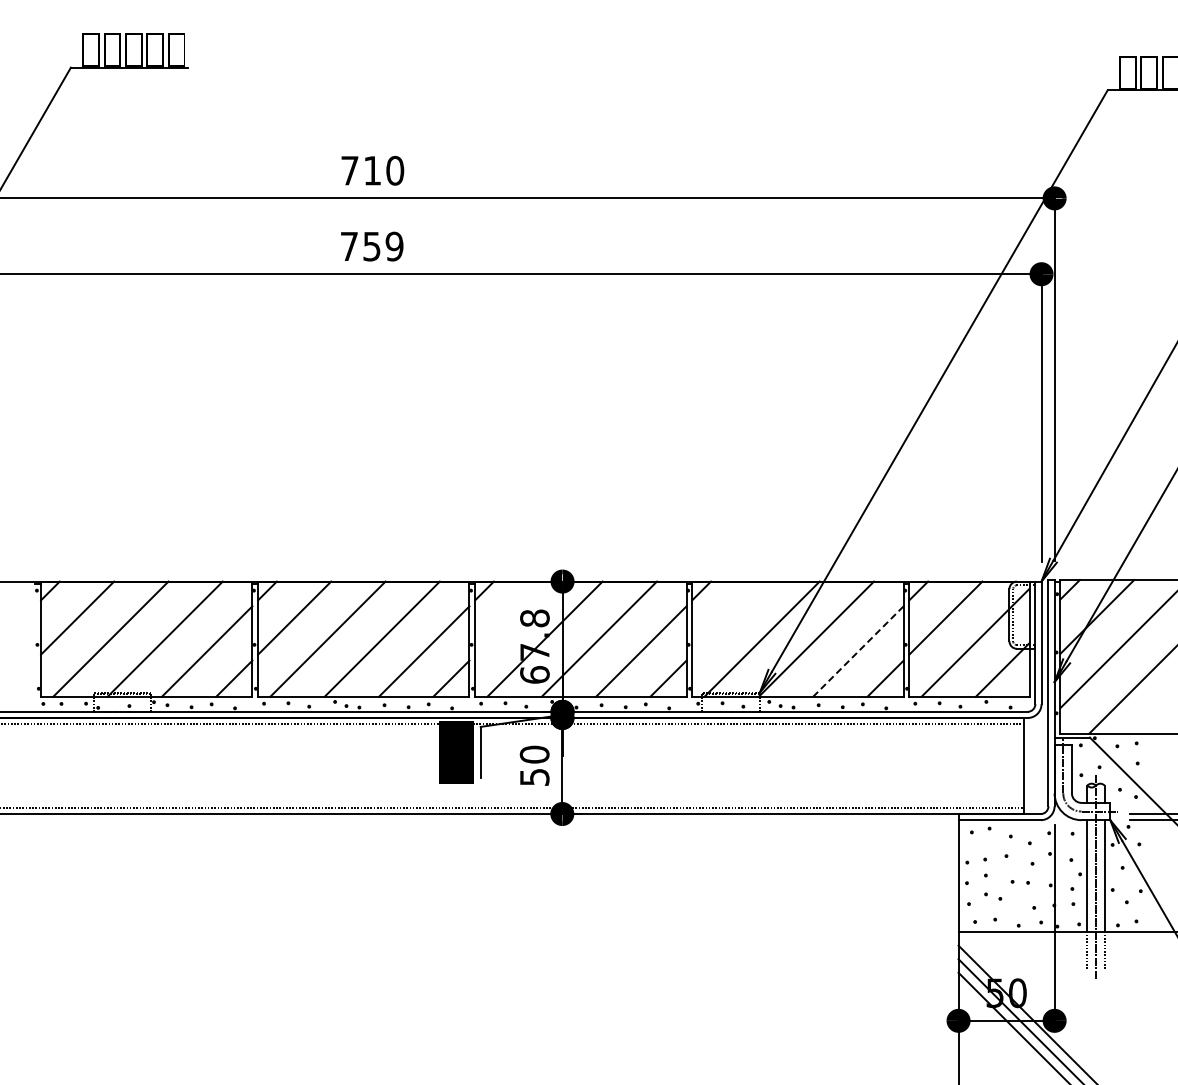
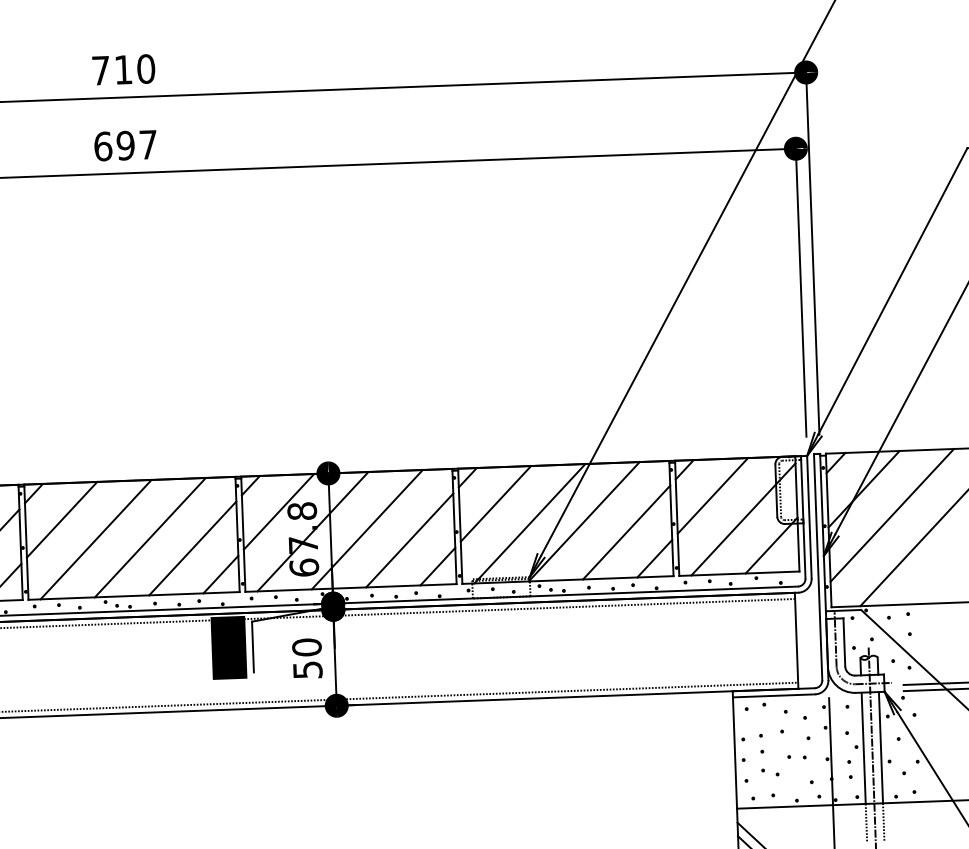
text: (371, 246) -> (125, 145), 759 -> 697
line: (511, 617) -> (278, 511), added
line: (728, 617) -> (495, 503), added
line: (858, 651) -> (626, 532), dashed -> solid

